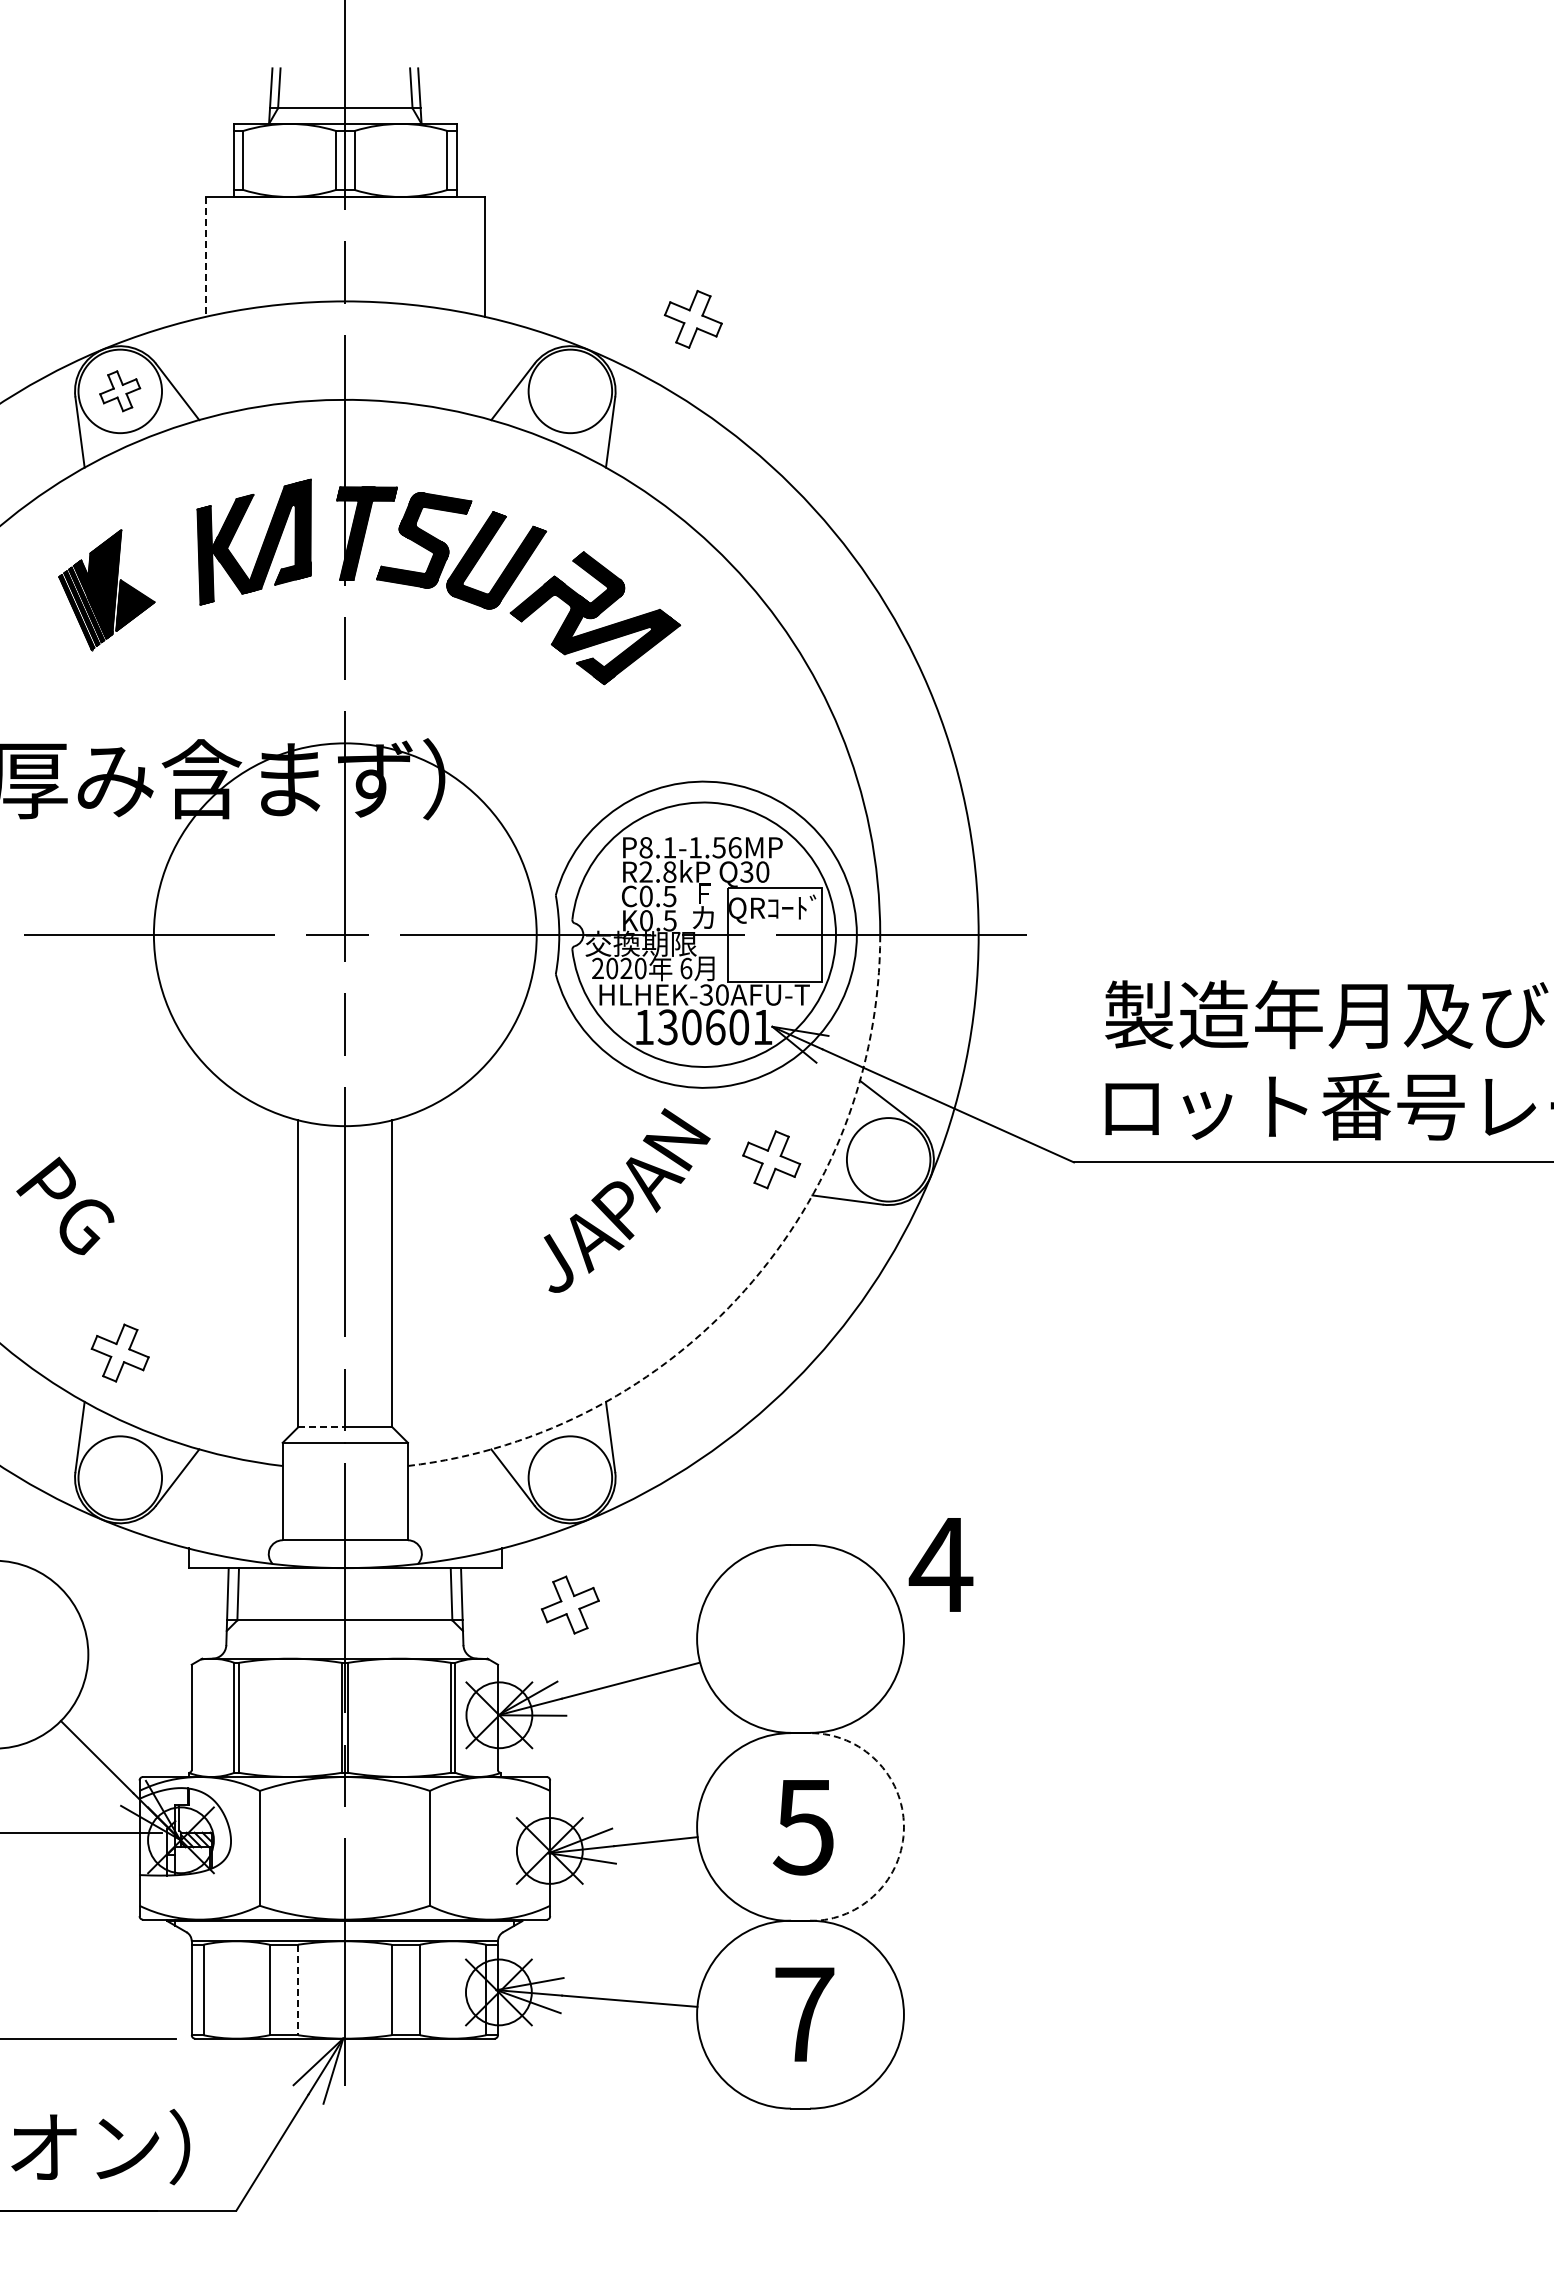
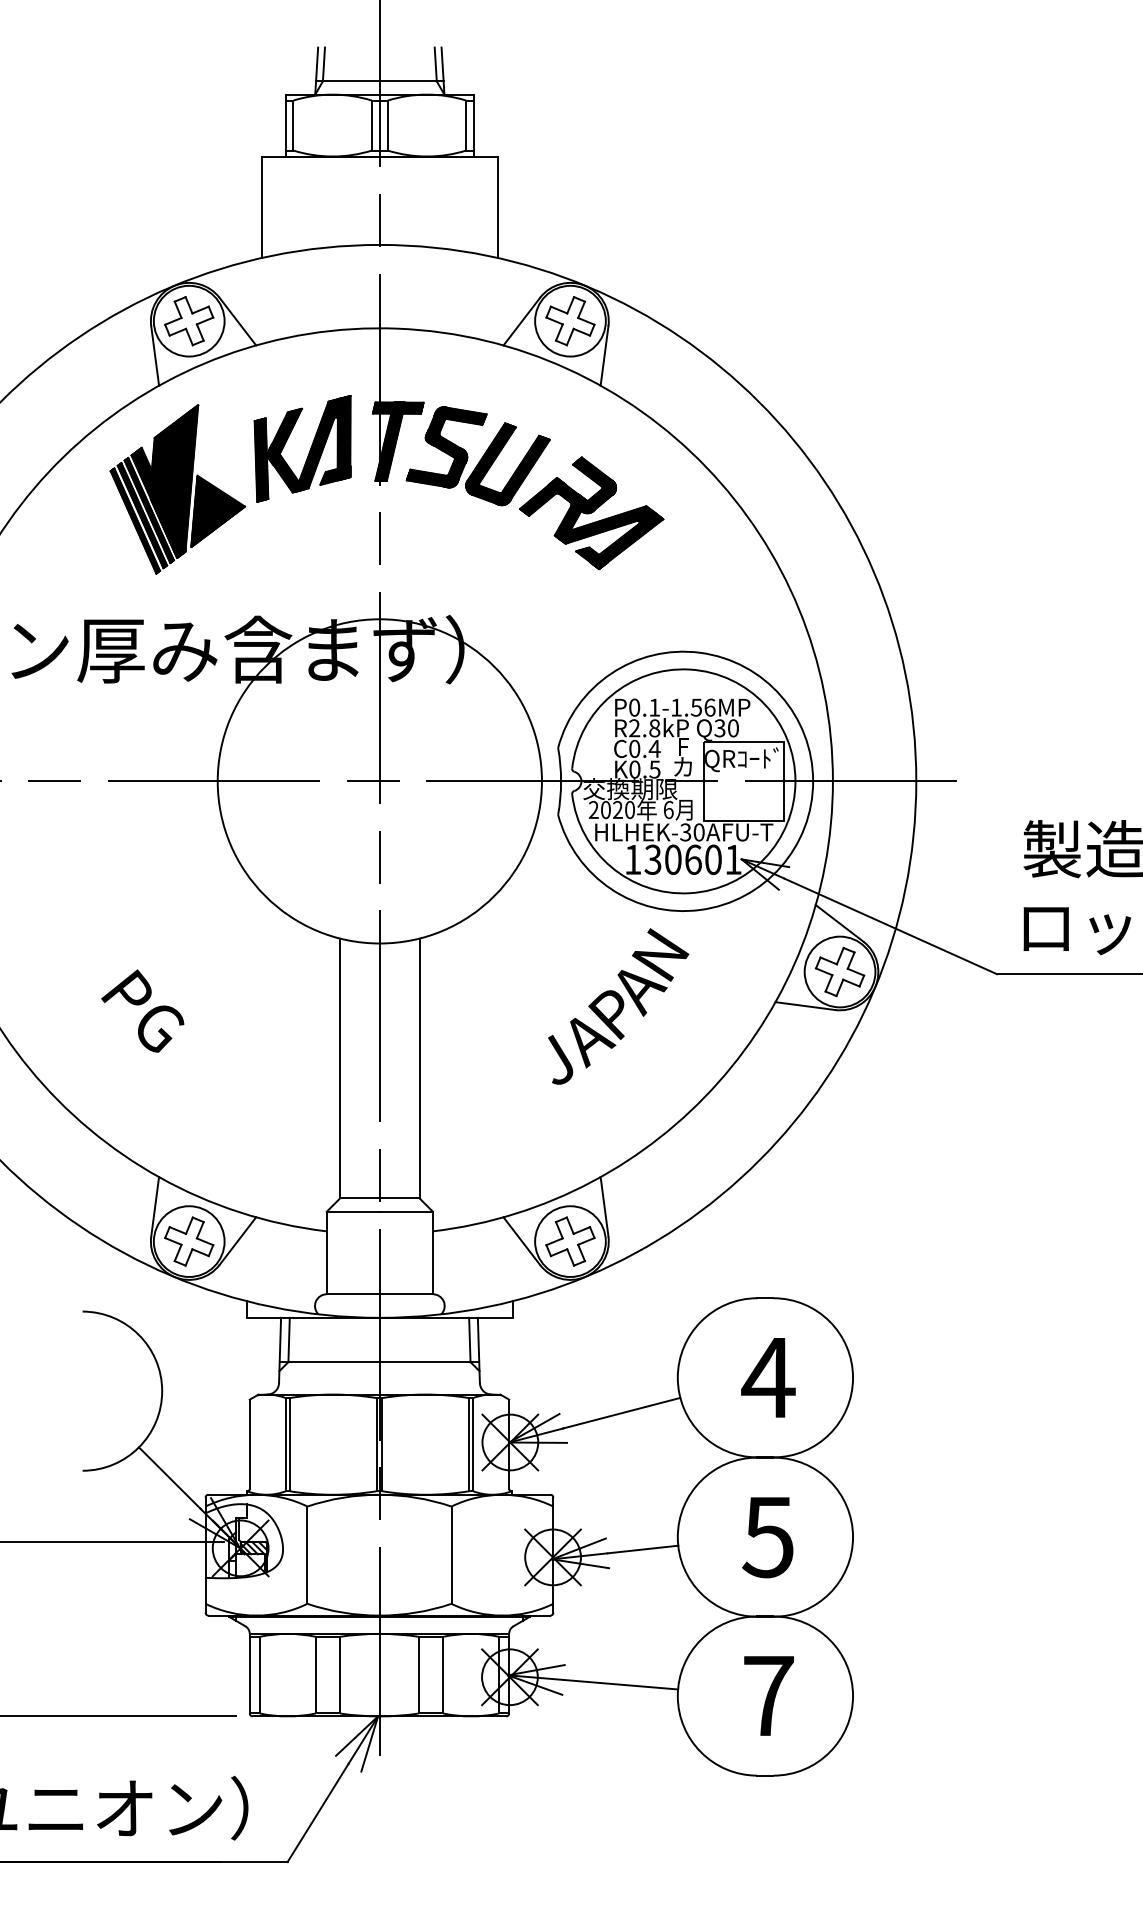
line: (206, 256) -> (262, 206), dashed -> solid
part: (692, 318) -> (569, 320), moved
part: (119, 390) -> (188, 320), size x1.43
part: (106, 589) -> (177, 488), size x1.67
text: (645, 847) -> (634, 707), P8.1-1.56MP -> P0.1-1.56MP
text: (669, 896) -> (654, 748), C0.5 -> C0.4
part: (771, 1159) -> (839, 971), moved
arc: (745, 1290) -> (718, 1082), dashed -> solid
part: (119, 1352) -> (188, 1241), moved
line: (322, 1427) -> (360, 1198), dashed -> solid
text: (940, 1564) -> (767, 1377), moved
part: (570, 1604) -> (570, 1241), moved
arc: (903, 1827) -> (852, 1537), dashed -> solid
line: (298, 1990) -> (340, 1675), dashed -> solid

